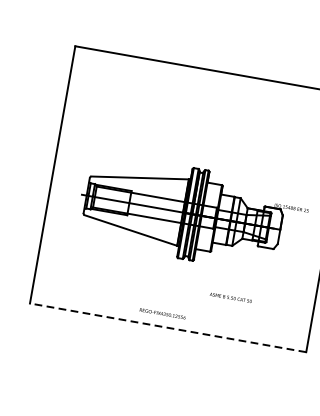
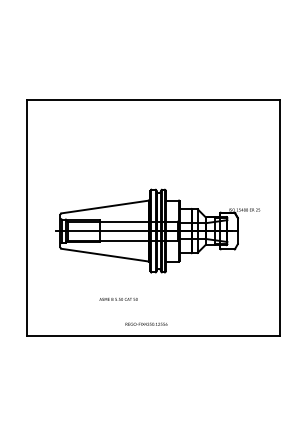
text: (230, 297) -> (118, 299), moved
line: (168, 327) -> (153, 335), dashed -> solid

